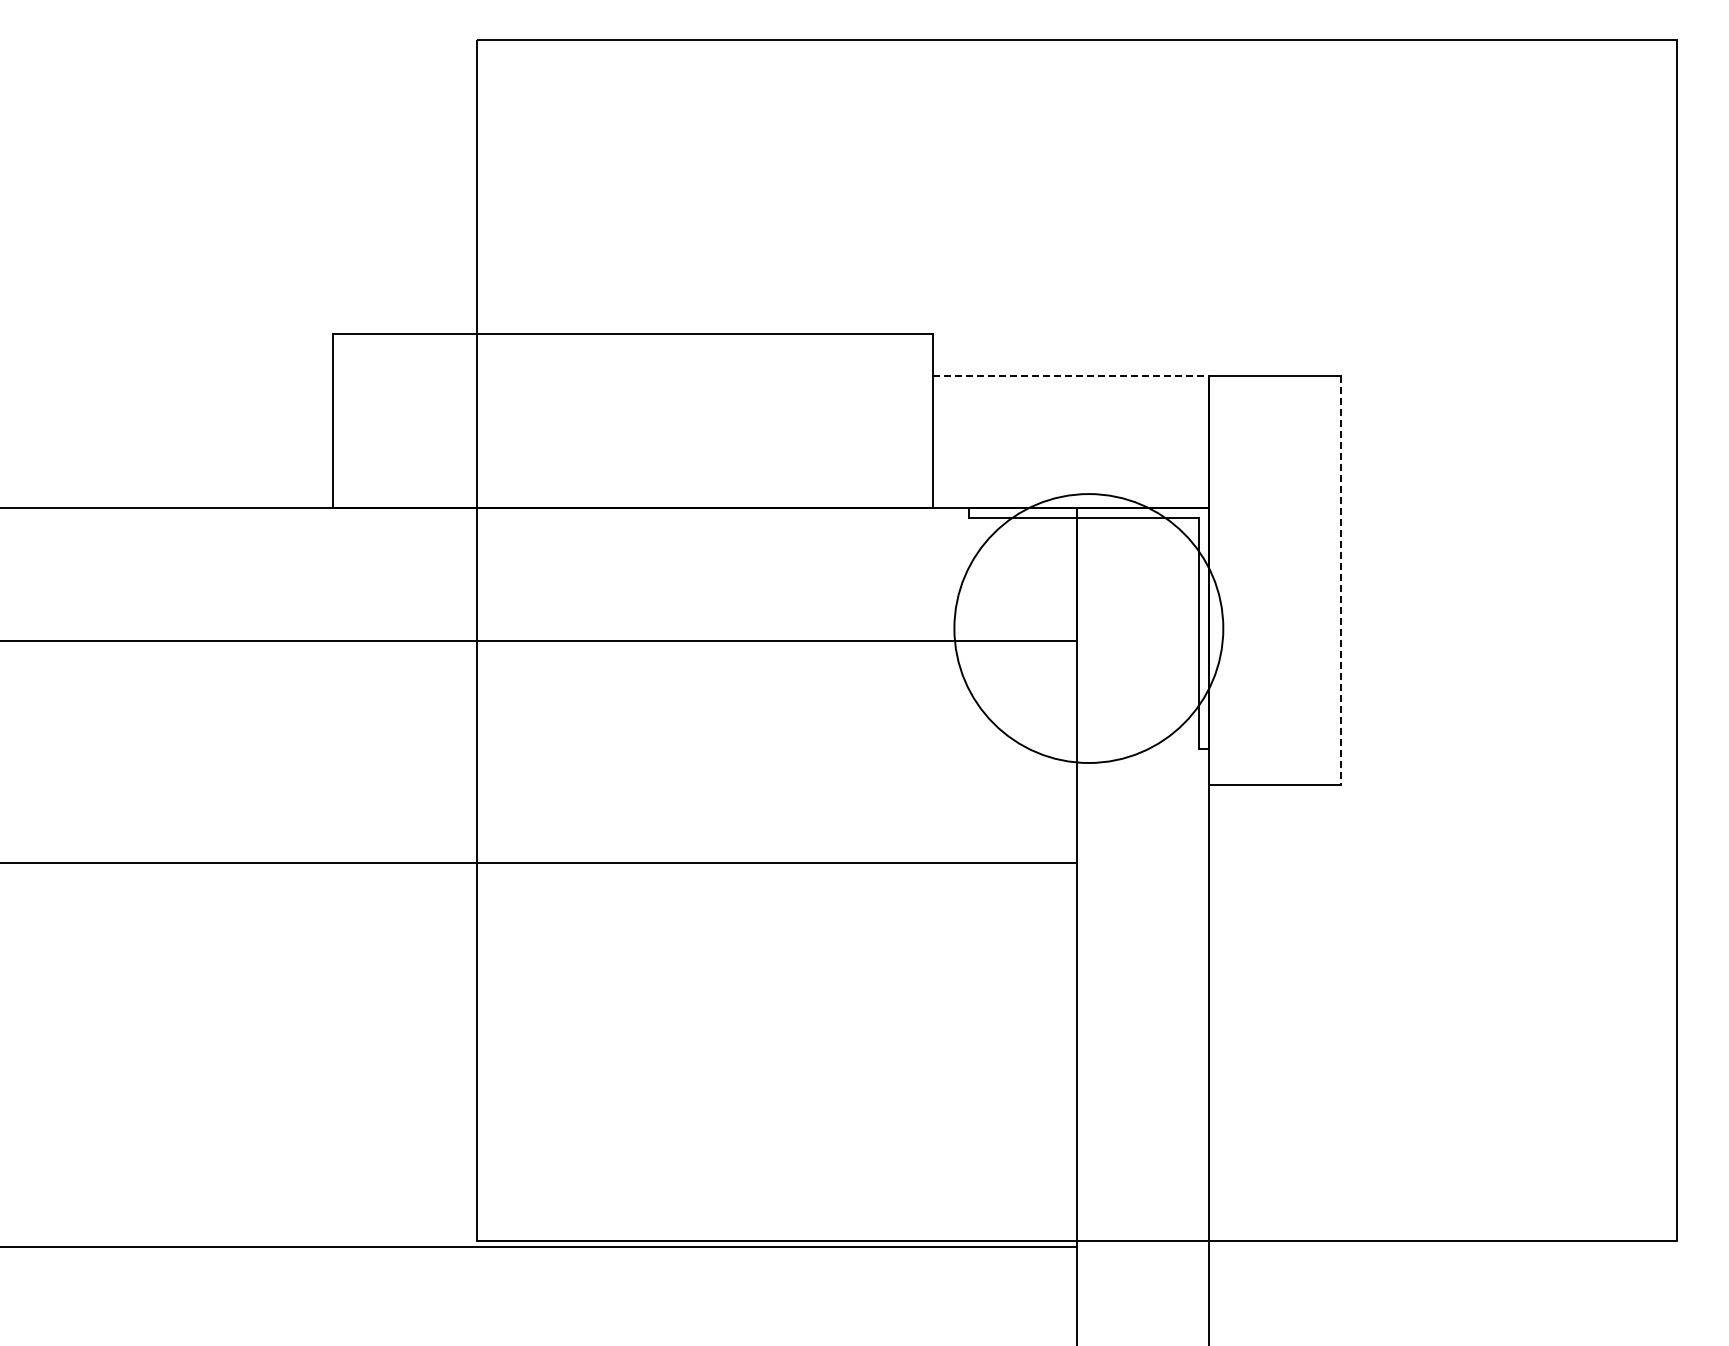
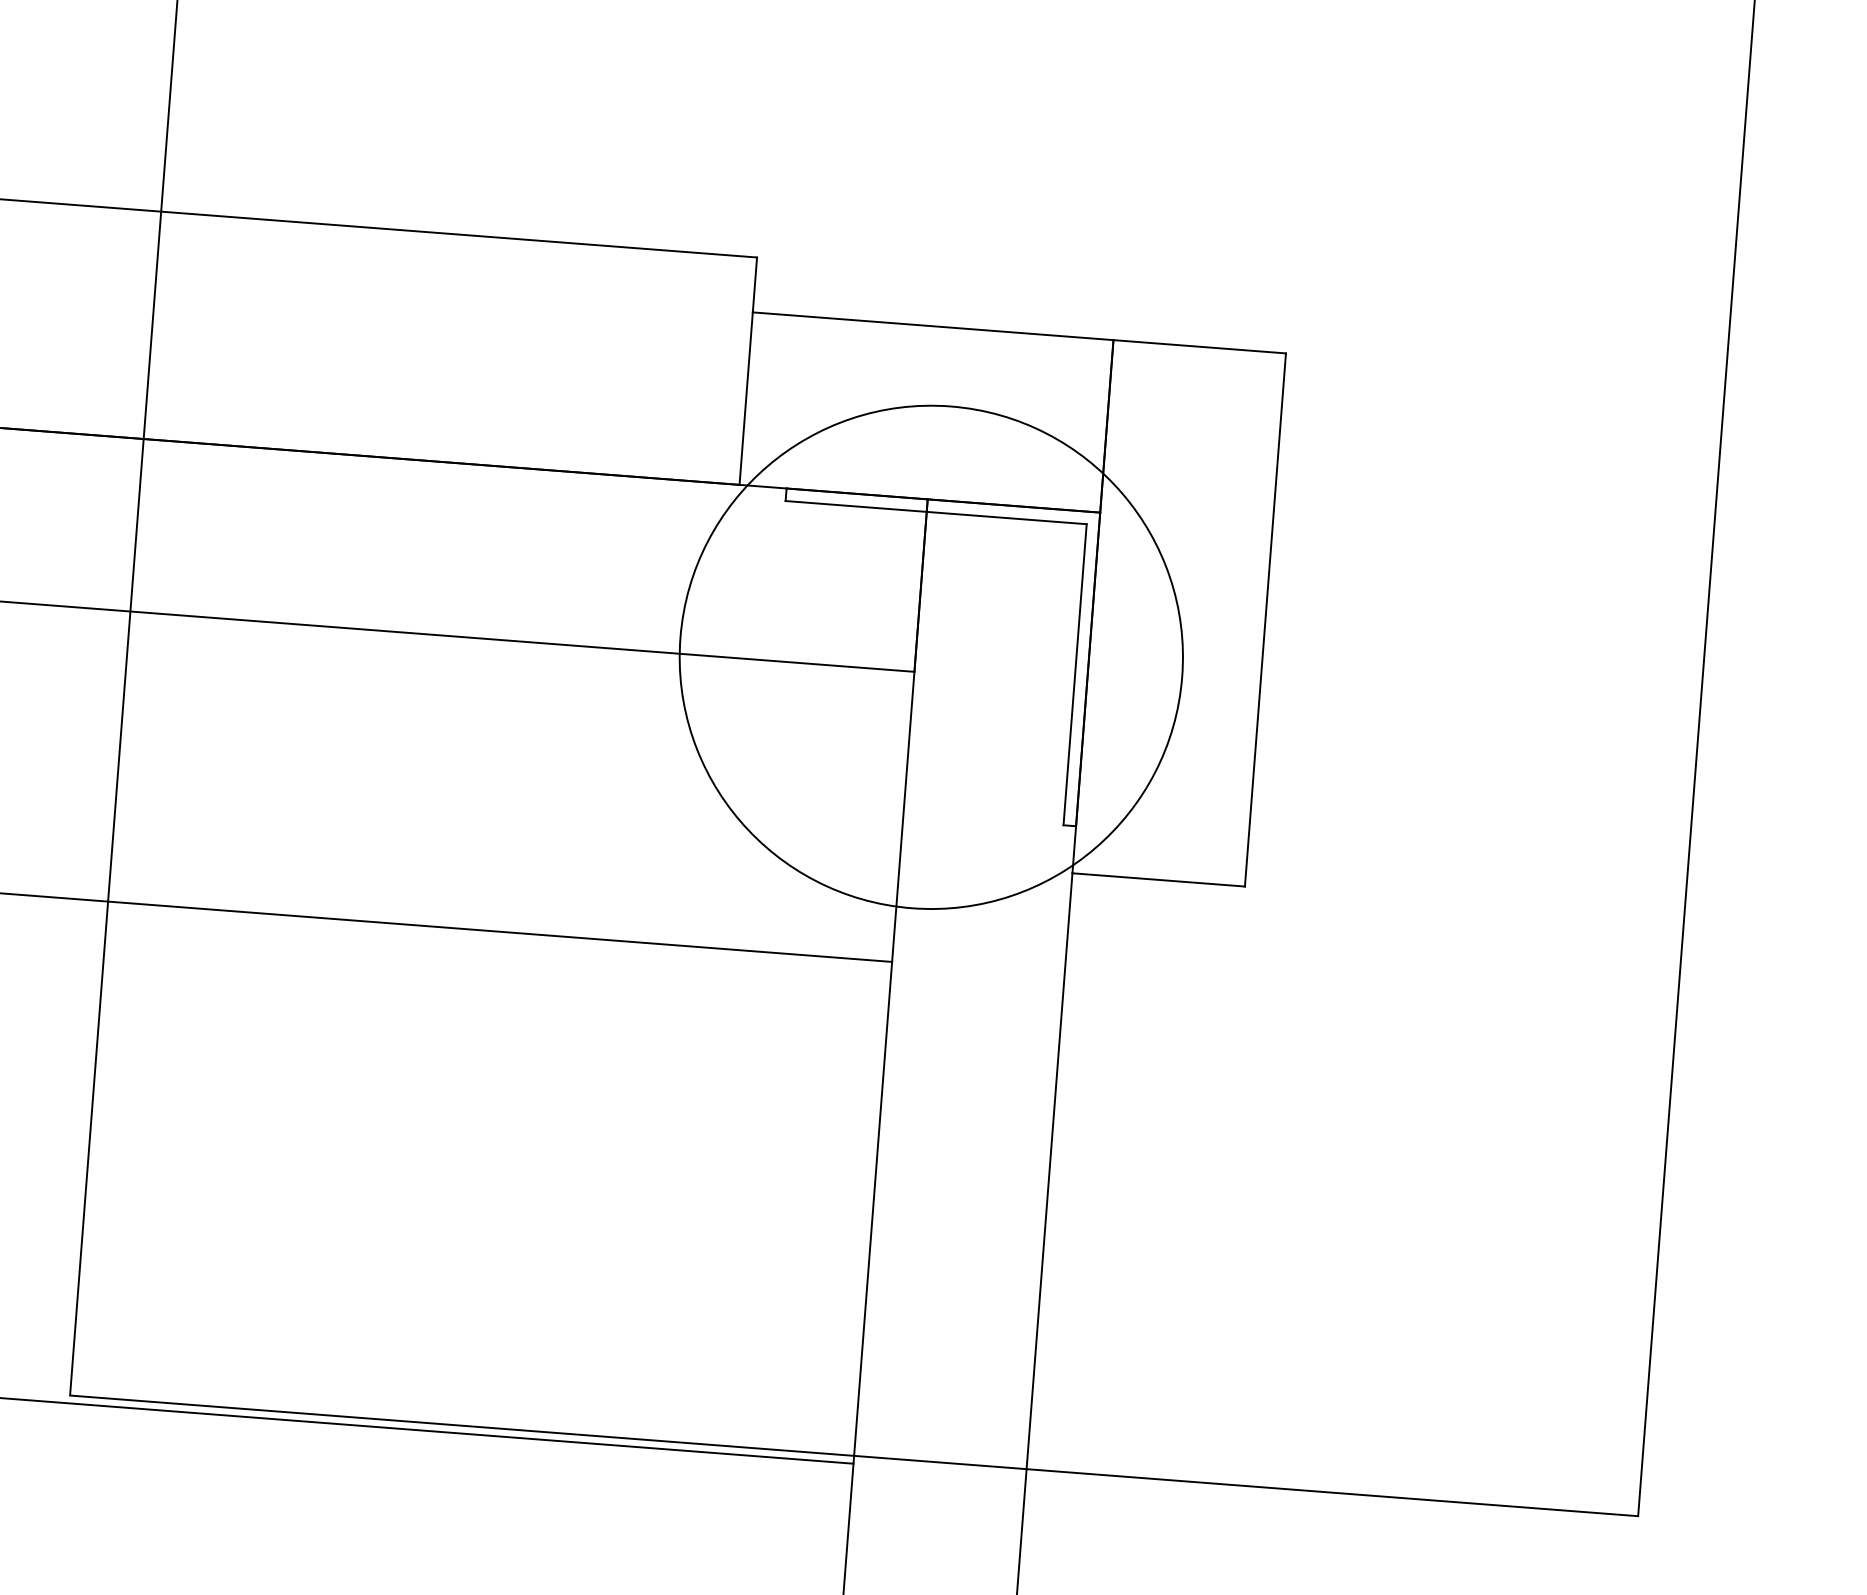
line: (1071, 376) -> (933, 326), dashed -> solid
line: (1340, 581) -> (1264, 621), dashed -> solid
circle: (1088, 628) -> (930, 657), size x1.43

